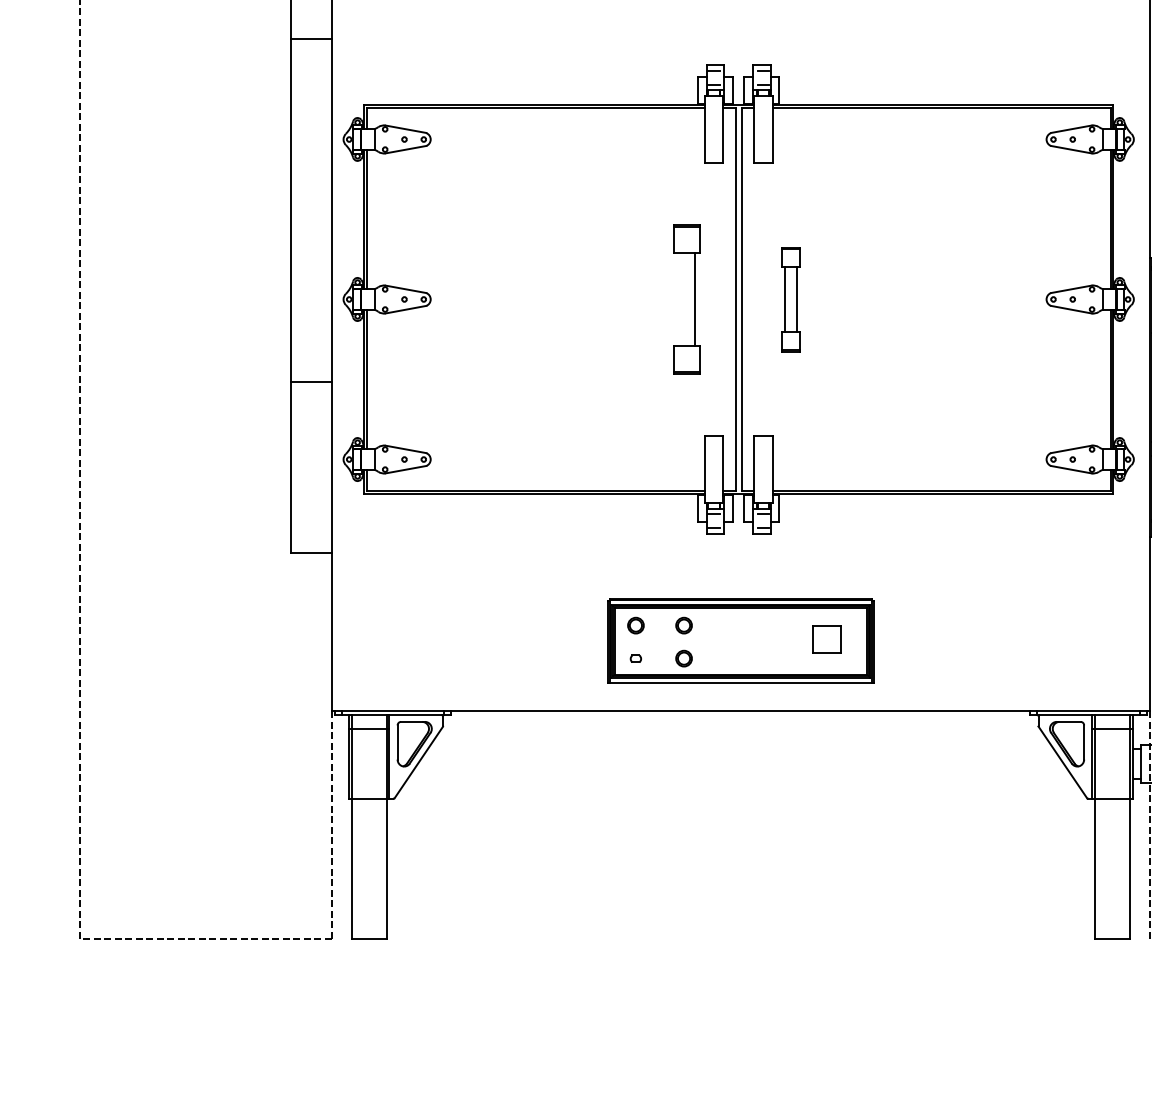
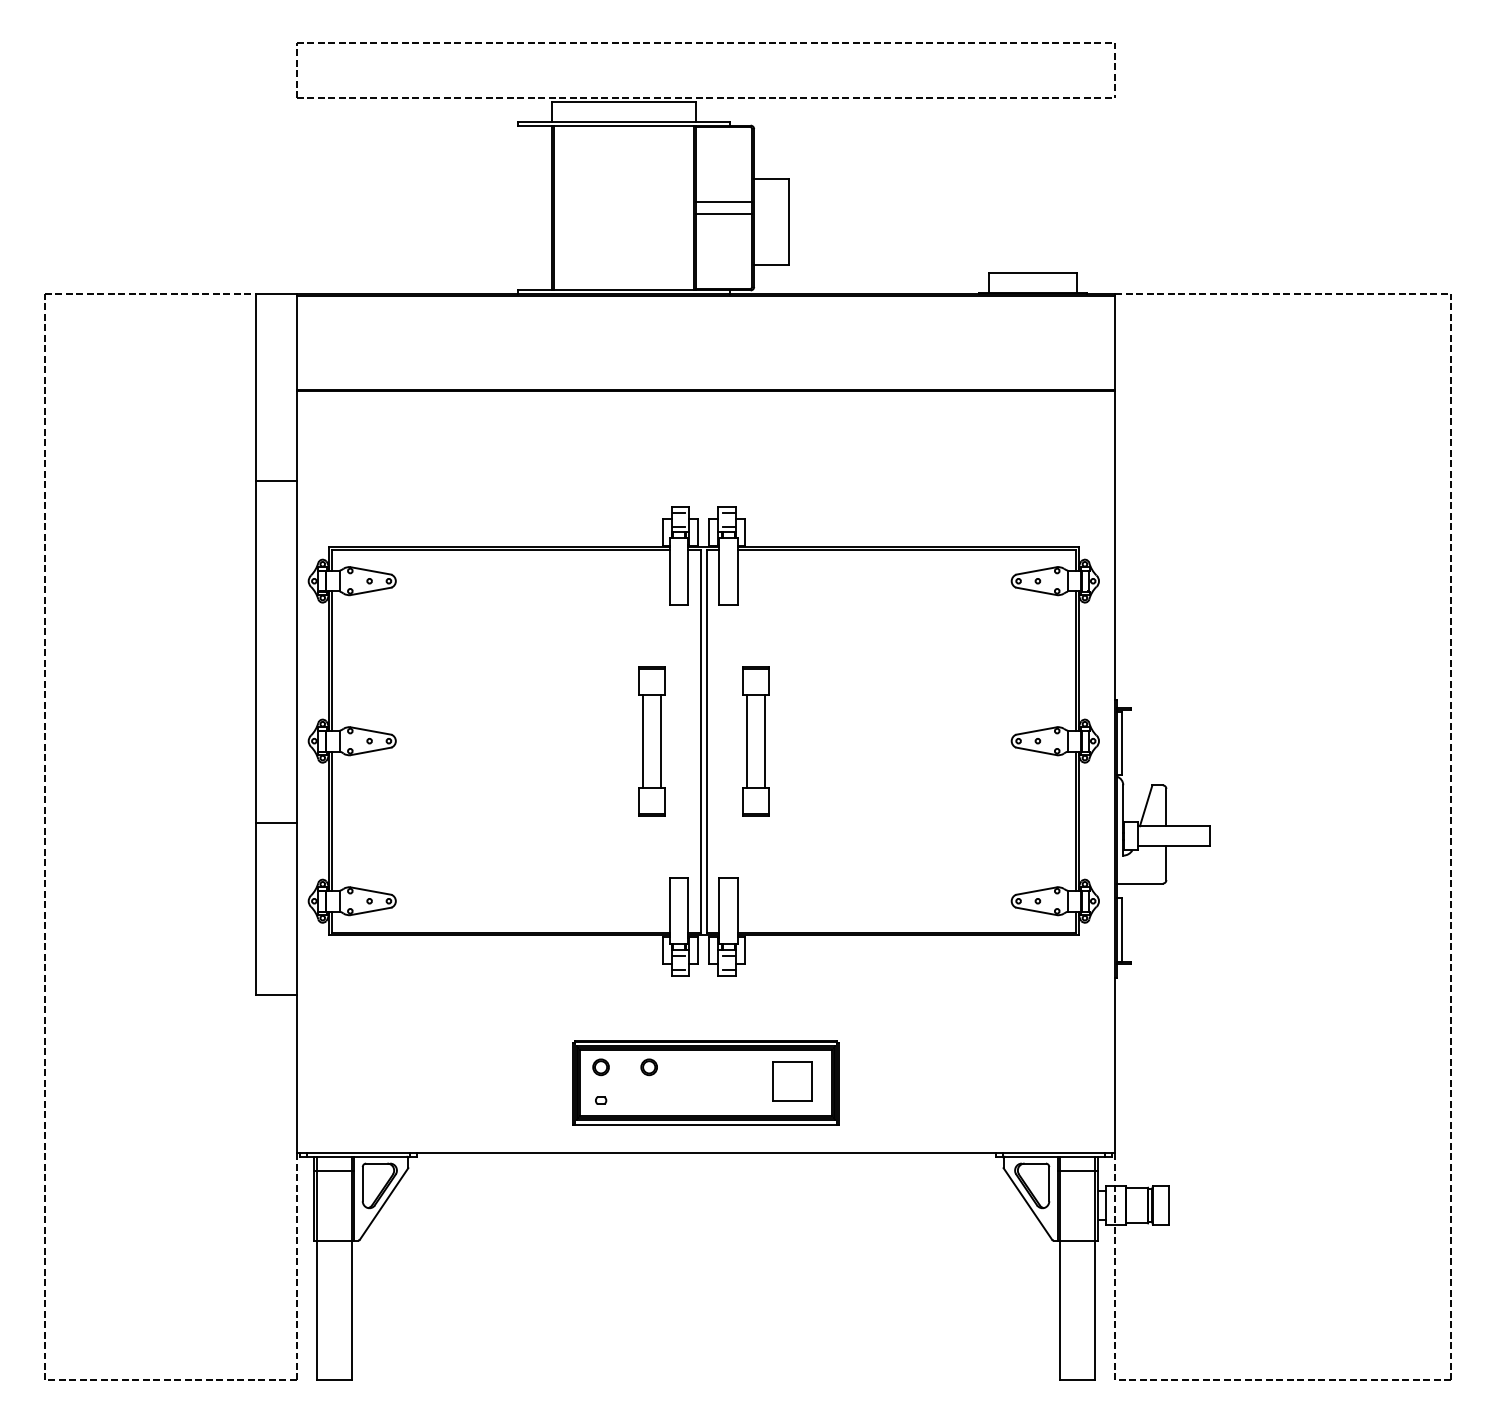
line: (678, 298) -> (643, 740), added
part: (790, 299) -> (755, 741), size x1.43
part: (827, 639) -> (792, 1081), size x1.43
part: (683, 658) -> (648, 1100), removed

